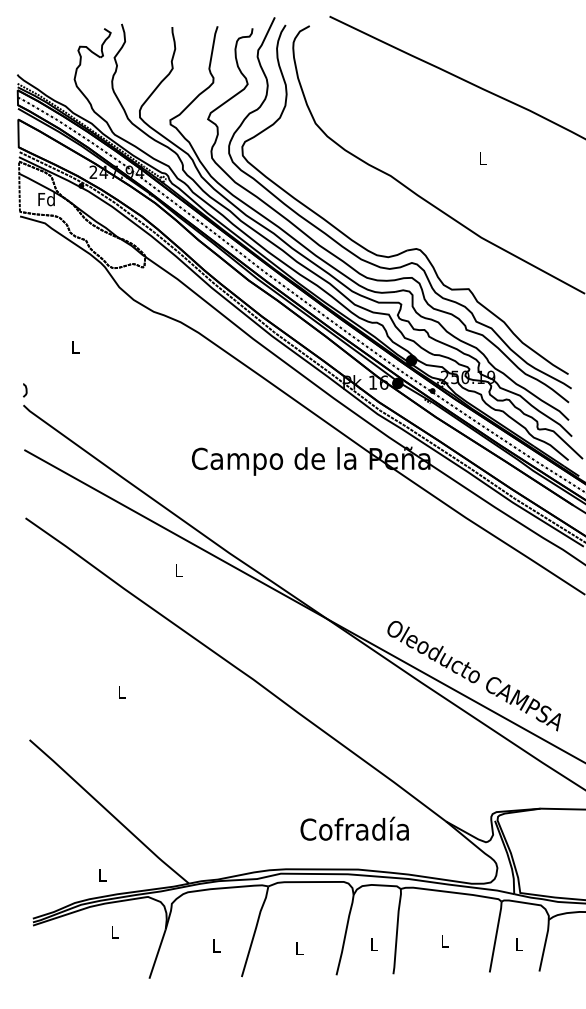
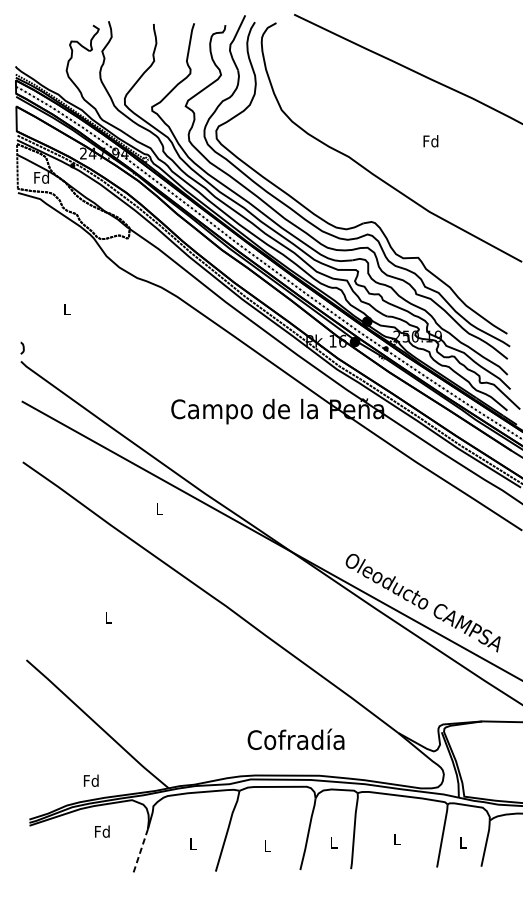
text: (482, 158) -> (430, 141), L -> Fd
text: (354, 828) -> (295, 739), moved
text: (102, 875) -> (91, 781), L -> Fd
text: (114, 932) -> (102, 831), L -> Fd
line: (157, 954) -> (140, 851), solid -> dashed

